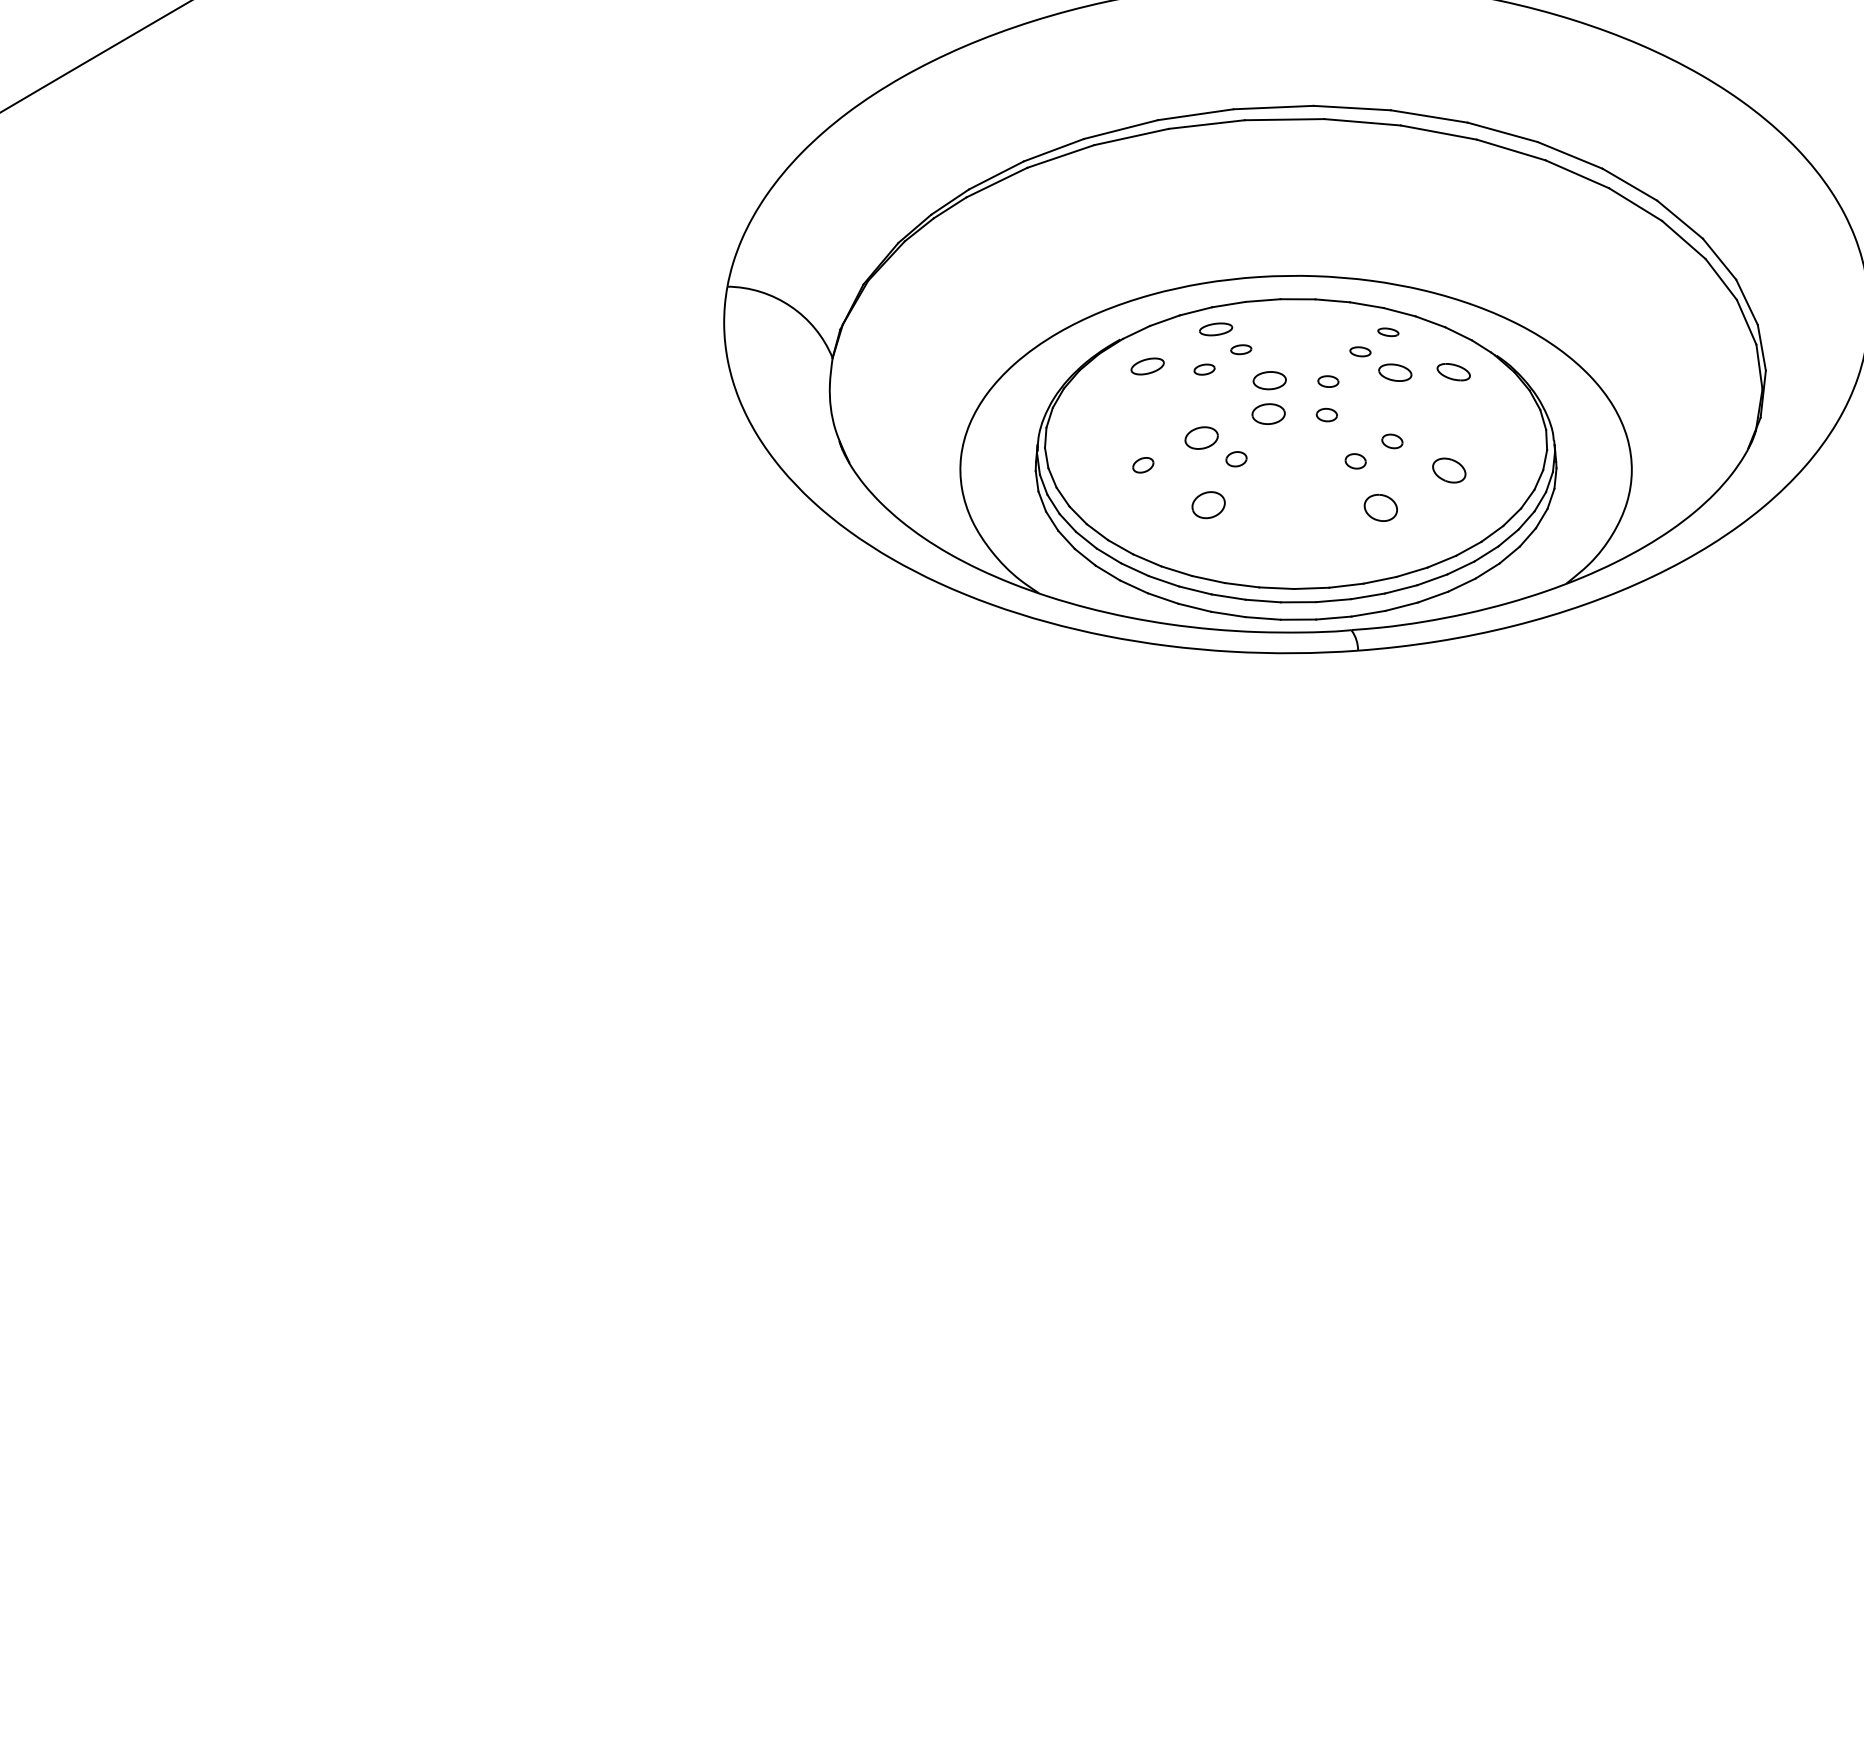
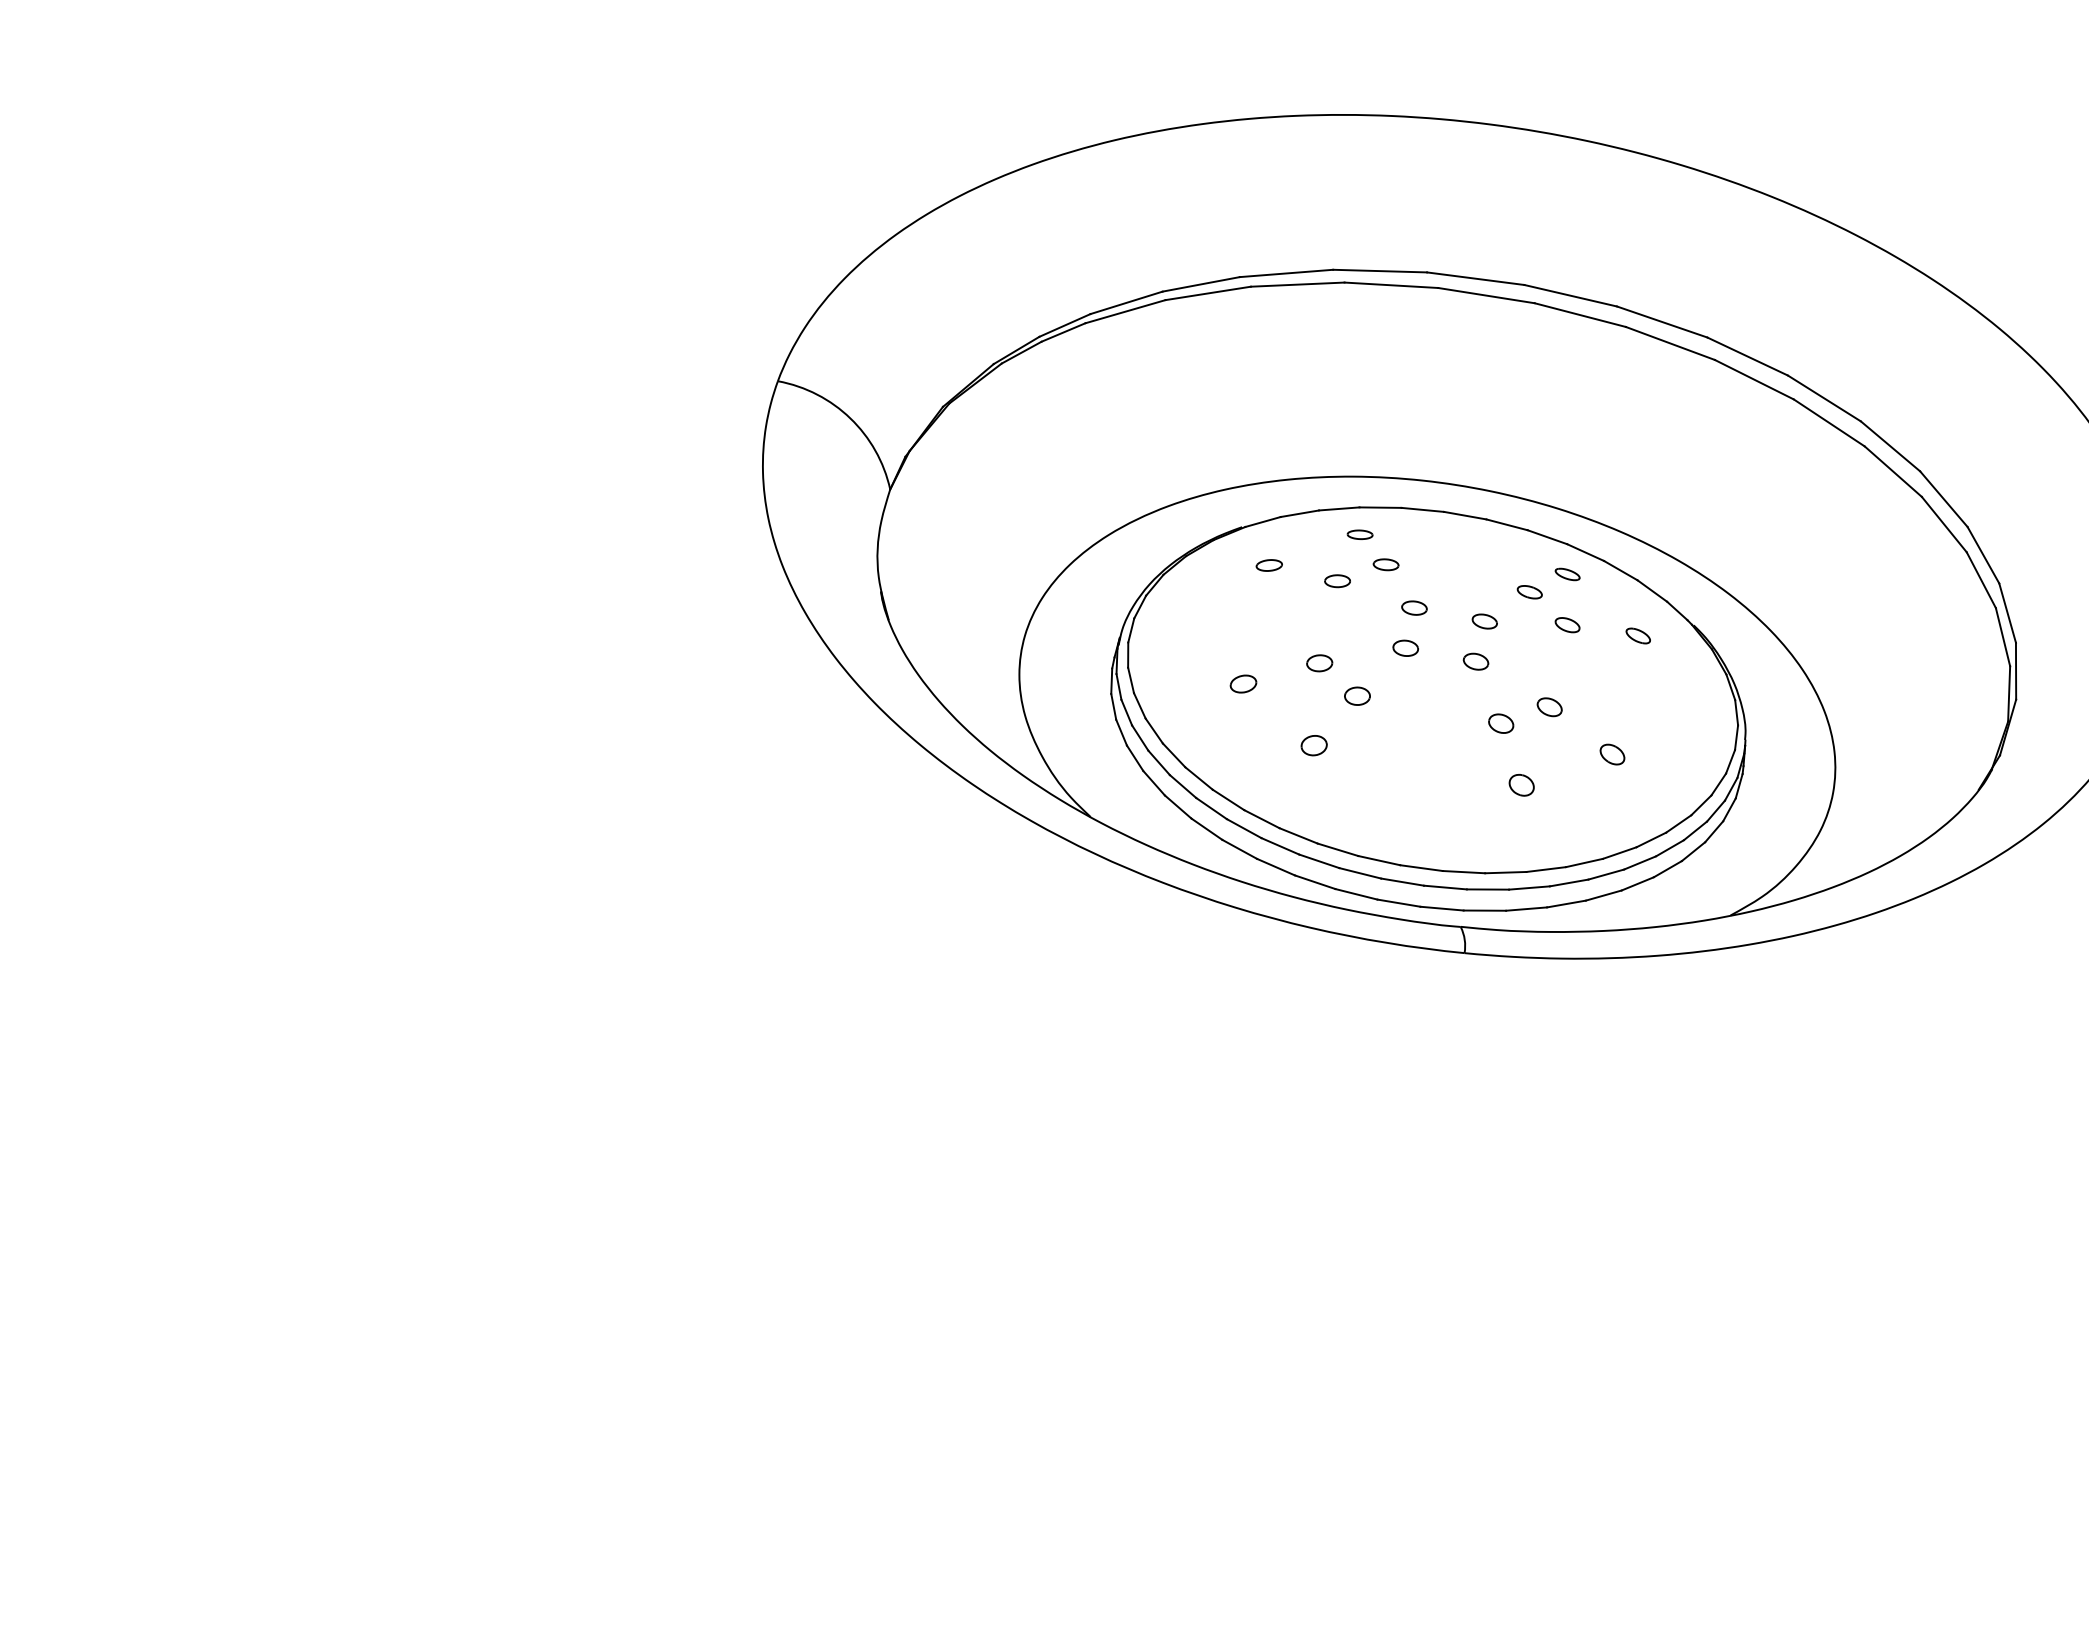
part: (1216, 328) -> (1360, 533), size x0.62
part: (1147, 366) -> (1269, 565), size x0.62
part: (1453, 371) -> (1638, 635), size x0.62
part: (1395, 373) -> (1567, 625), size x0.62
part: (1270, 380) -> (1415, 608), size x0.62
part: (1268, 413) -> (1405, 647), size x0.62
part: (1201, 437) -> (1319, 662), size x0.62
part: (1449, 470) -> (1612, 754), size x0.62
part: (1208, 504) -> (1314, 745), size x0.62
part: (1380, 507) -> (1521, 784), size x0.62

